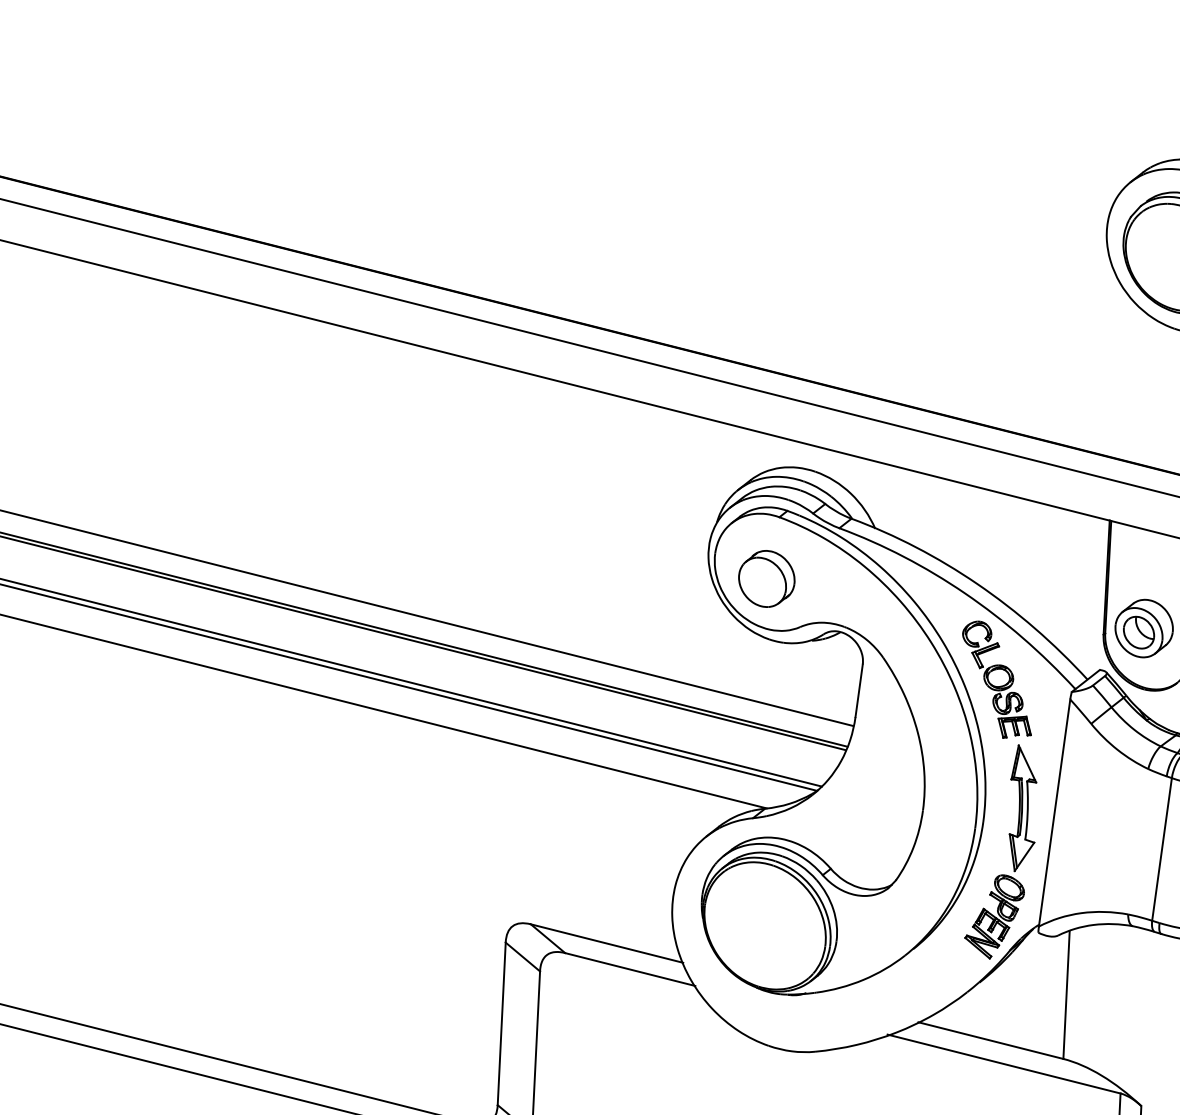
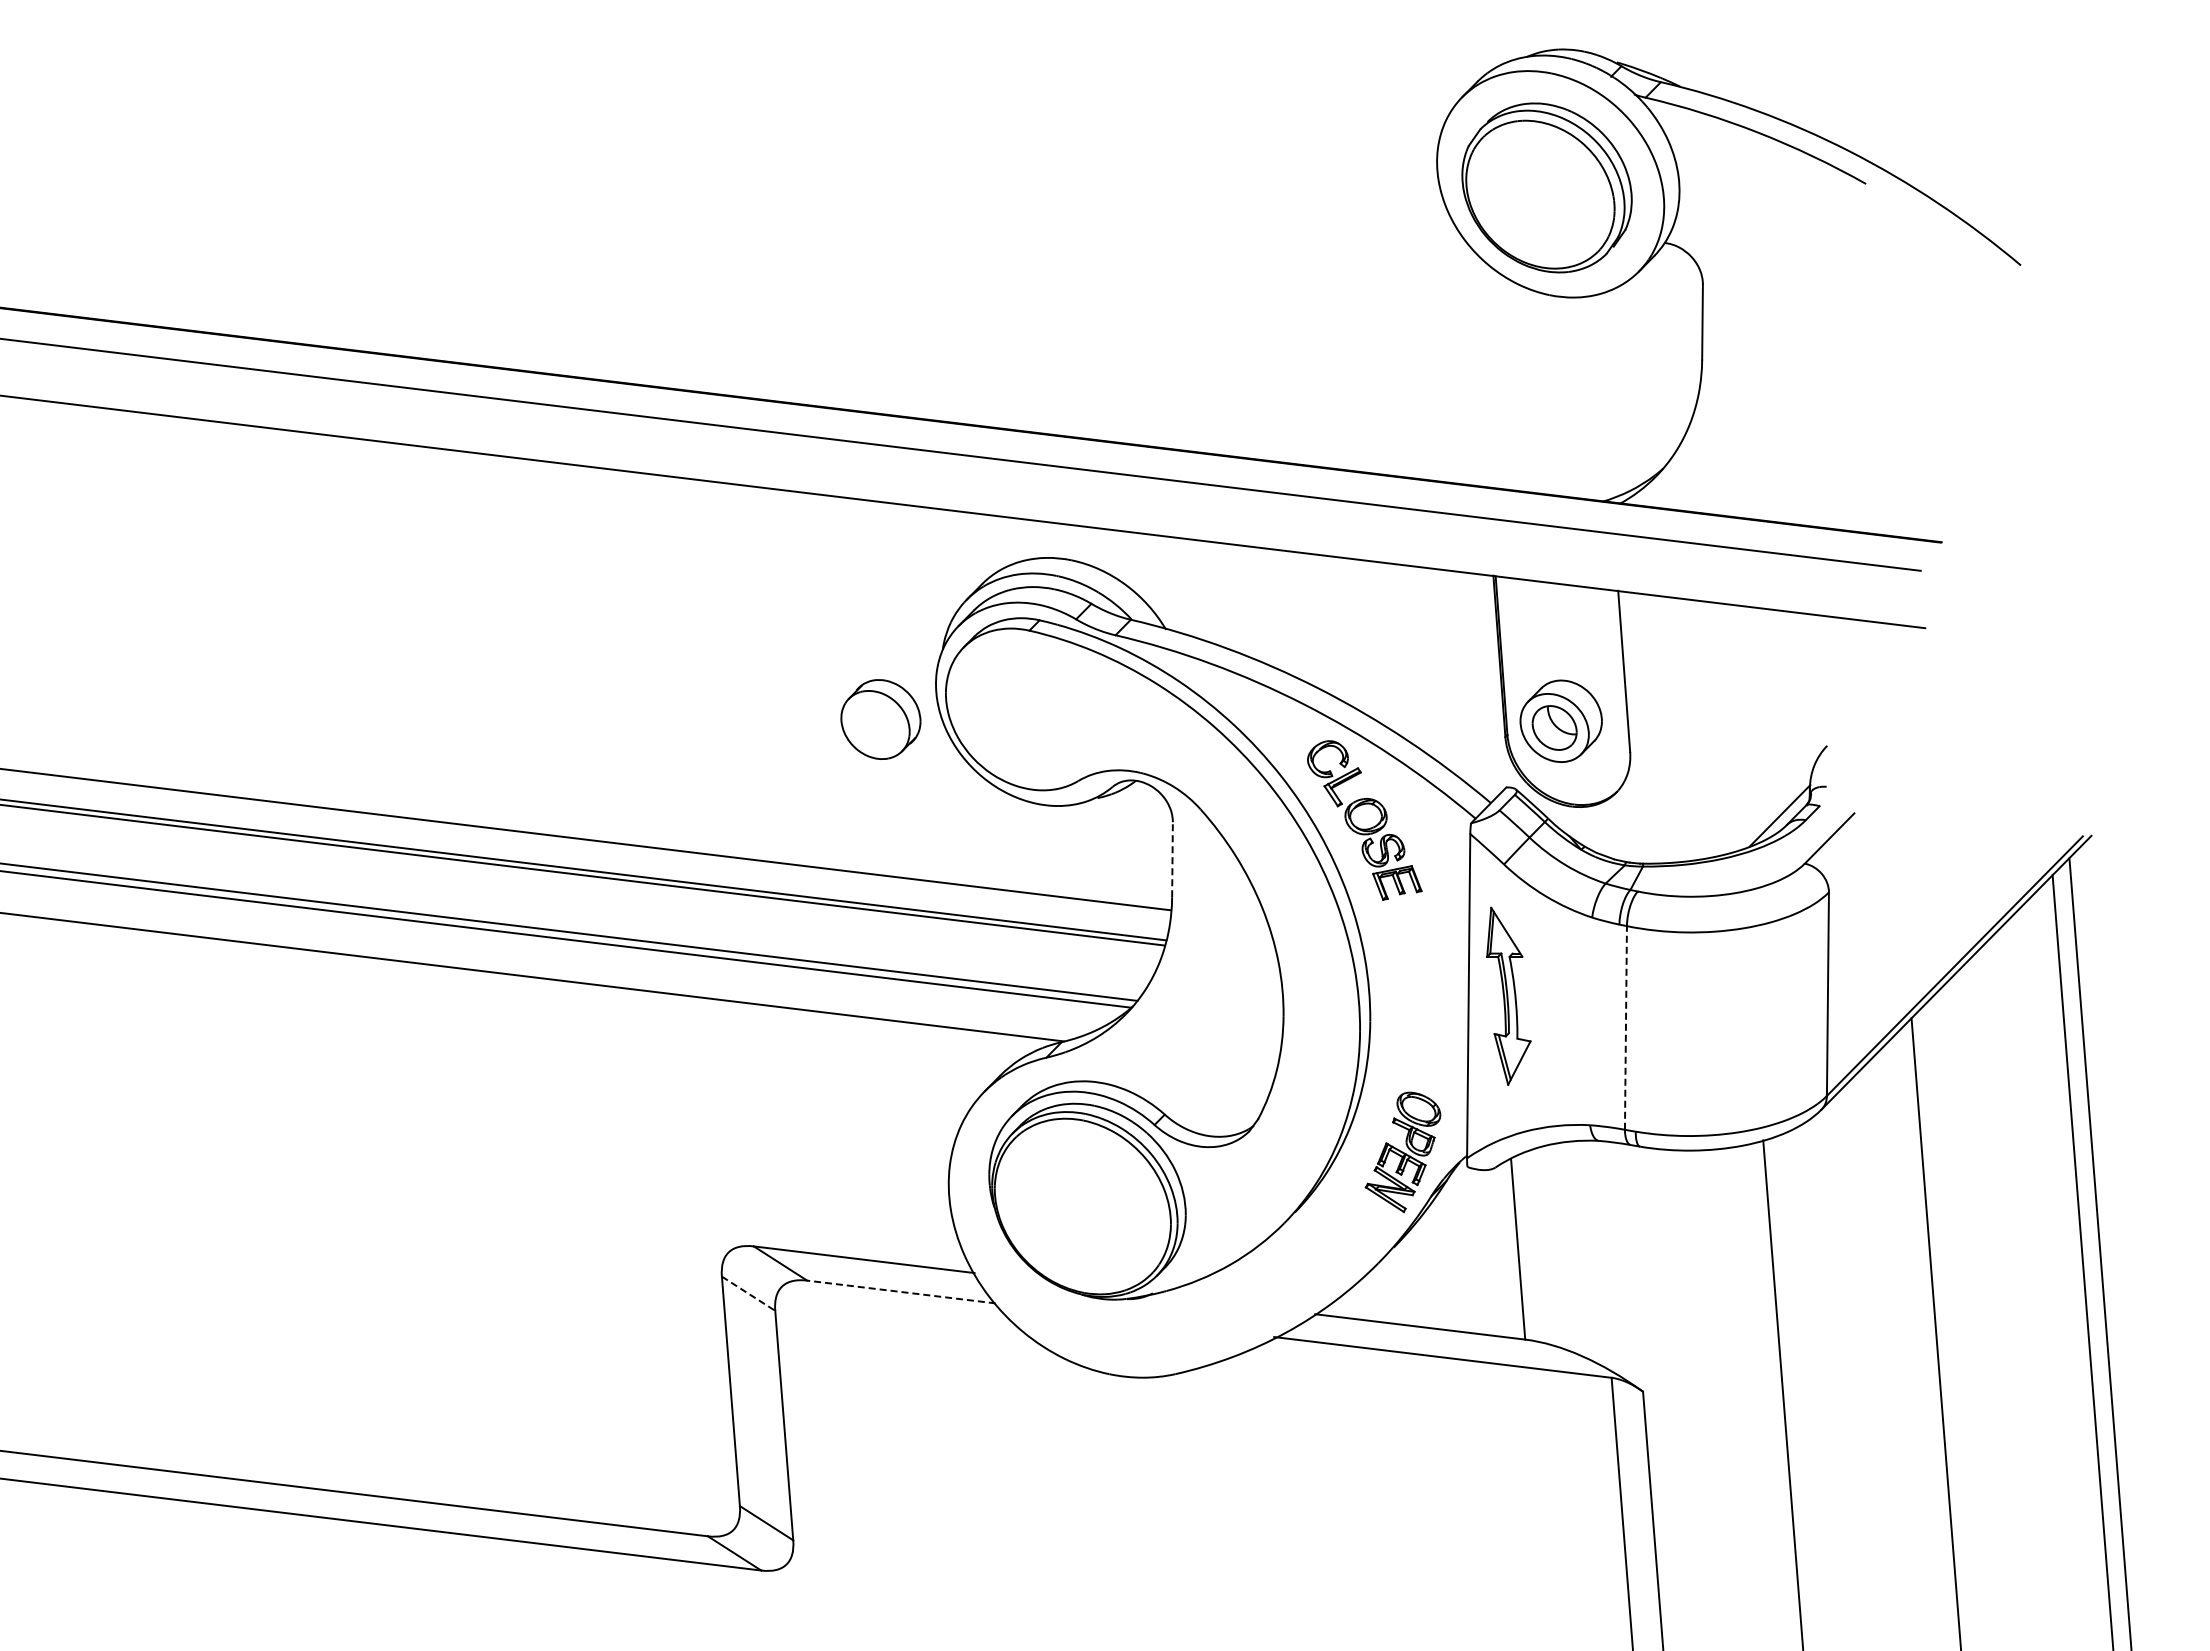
part: (766, 578) -> (880, 719), moved
line: (859, 690) -> (1172, 859), solid -> dashed
part: (1022, 808) -> (1508, 995), moved
line: (1161, 849) -> (1625, 1027), solid -> dashed
line: (522, 956) -> (748, 1293), solid -> dashed
line: (630, 969) -> (901, 1292), solid -> dashed

